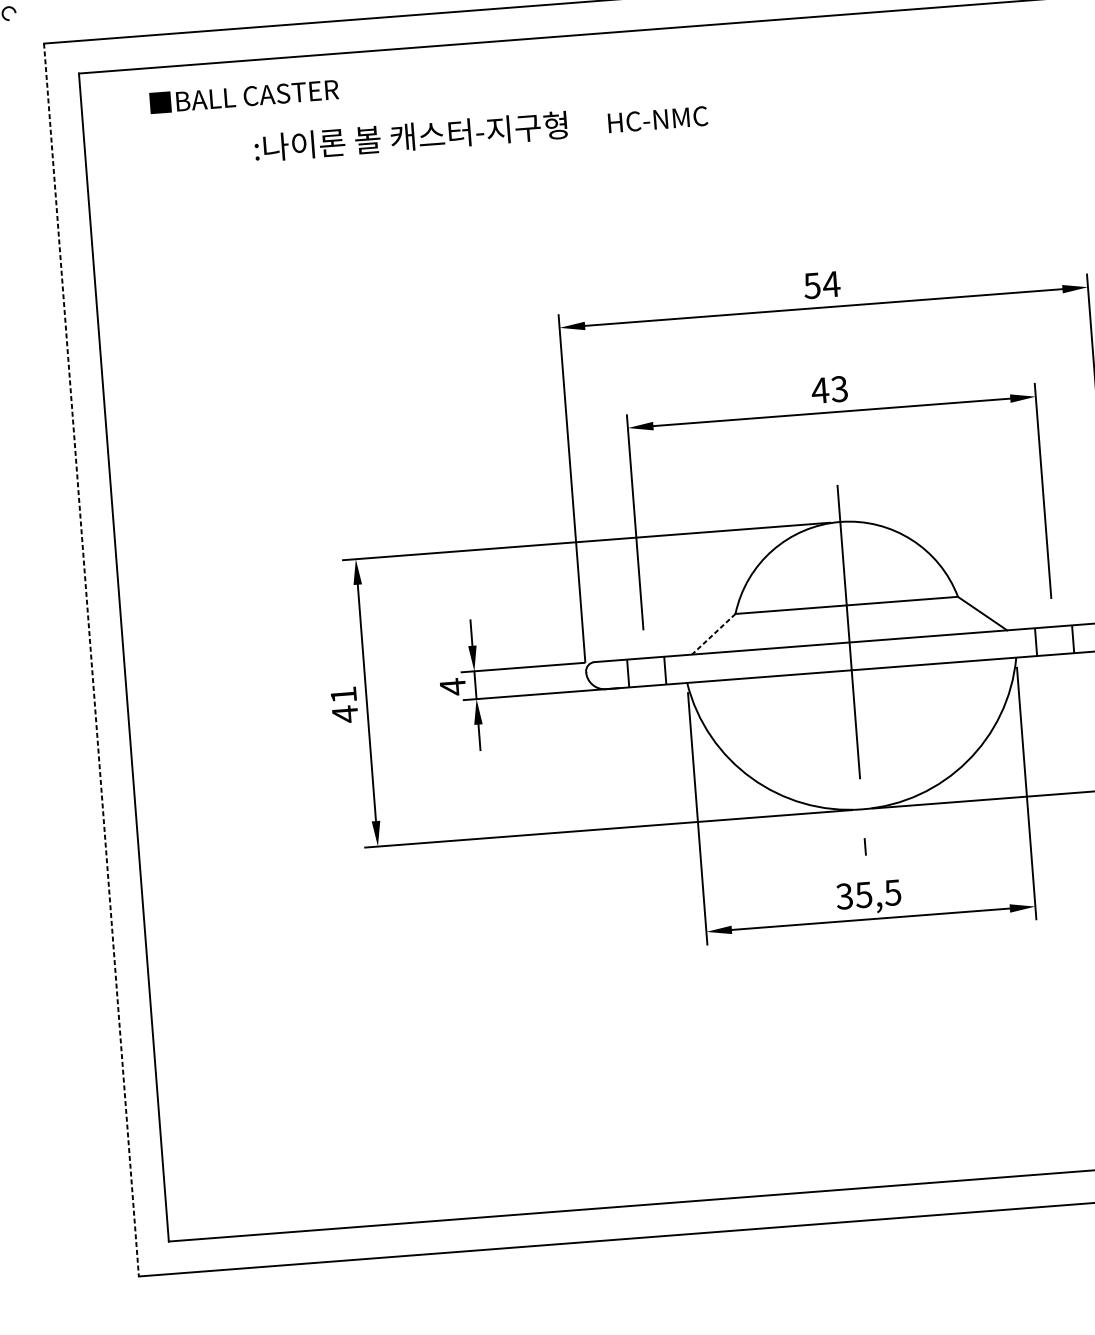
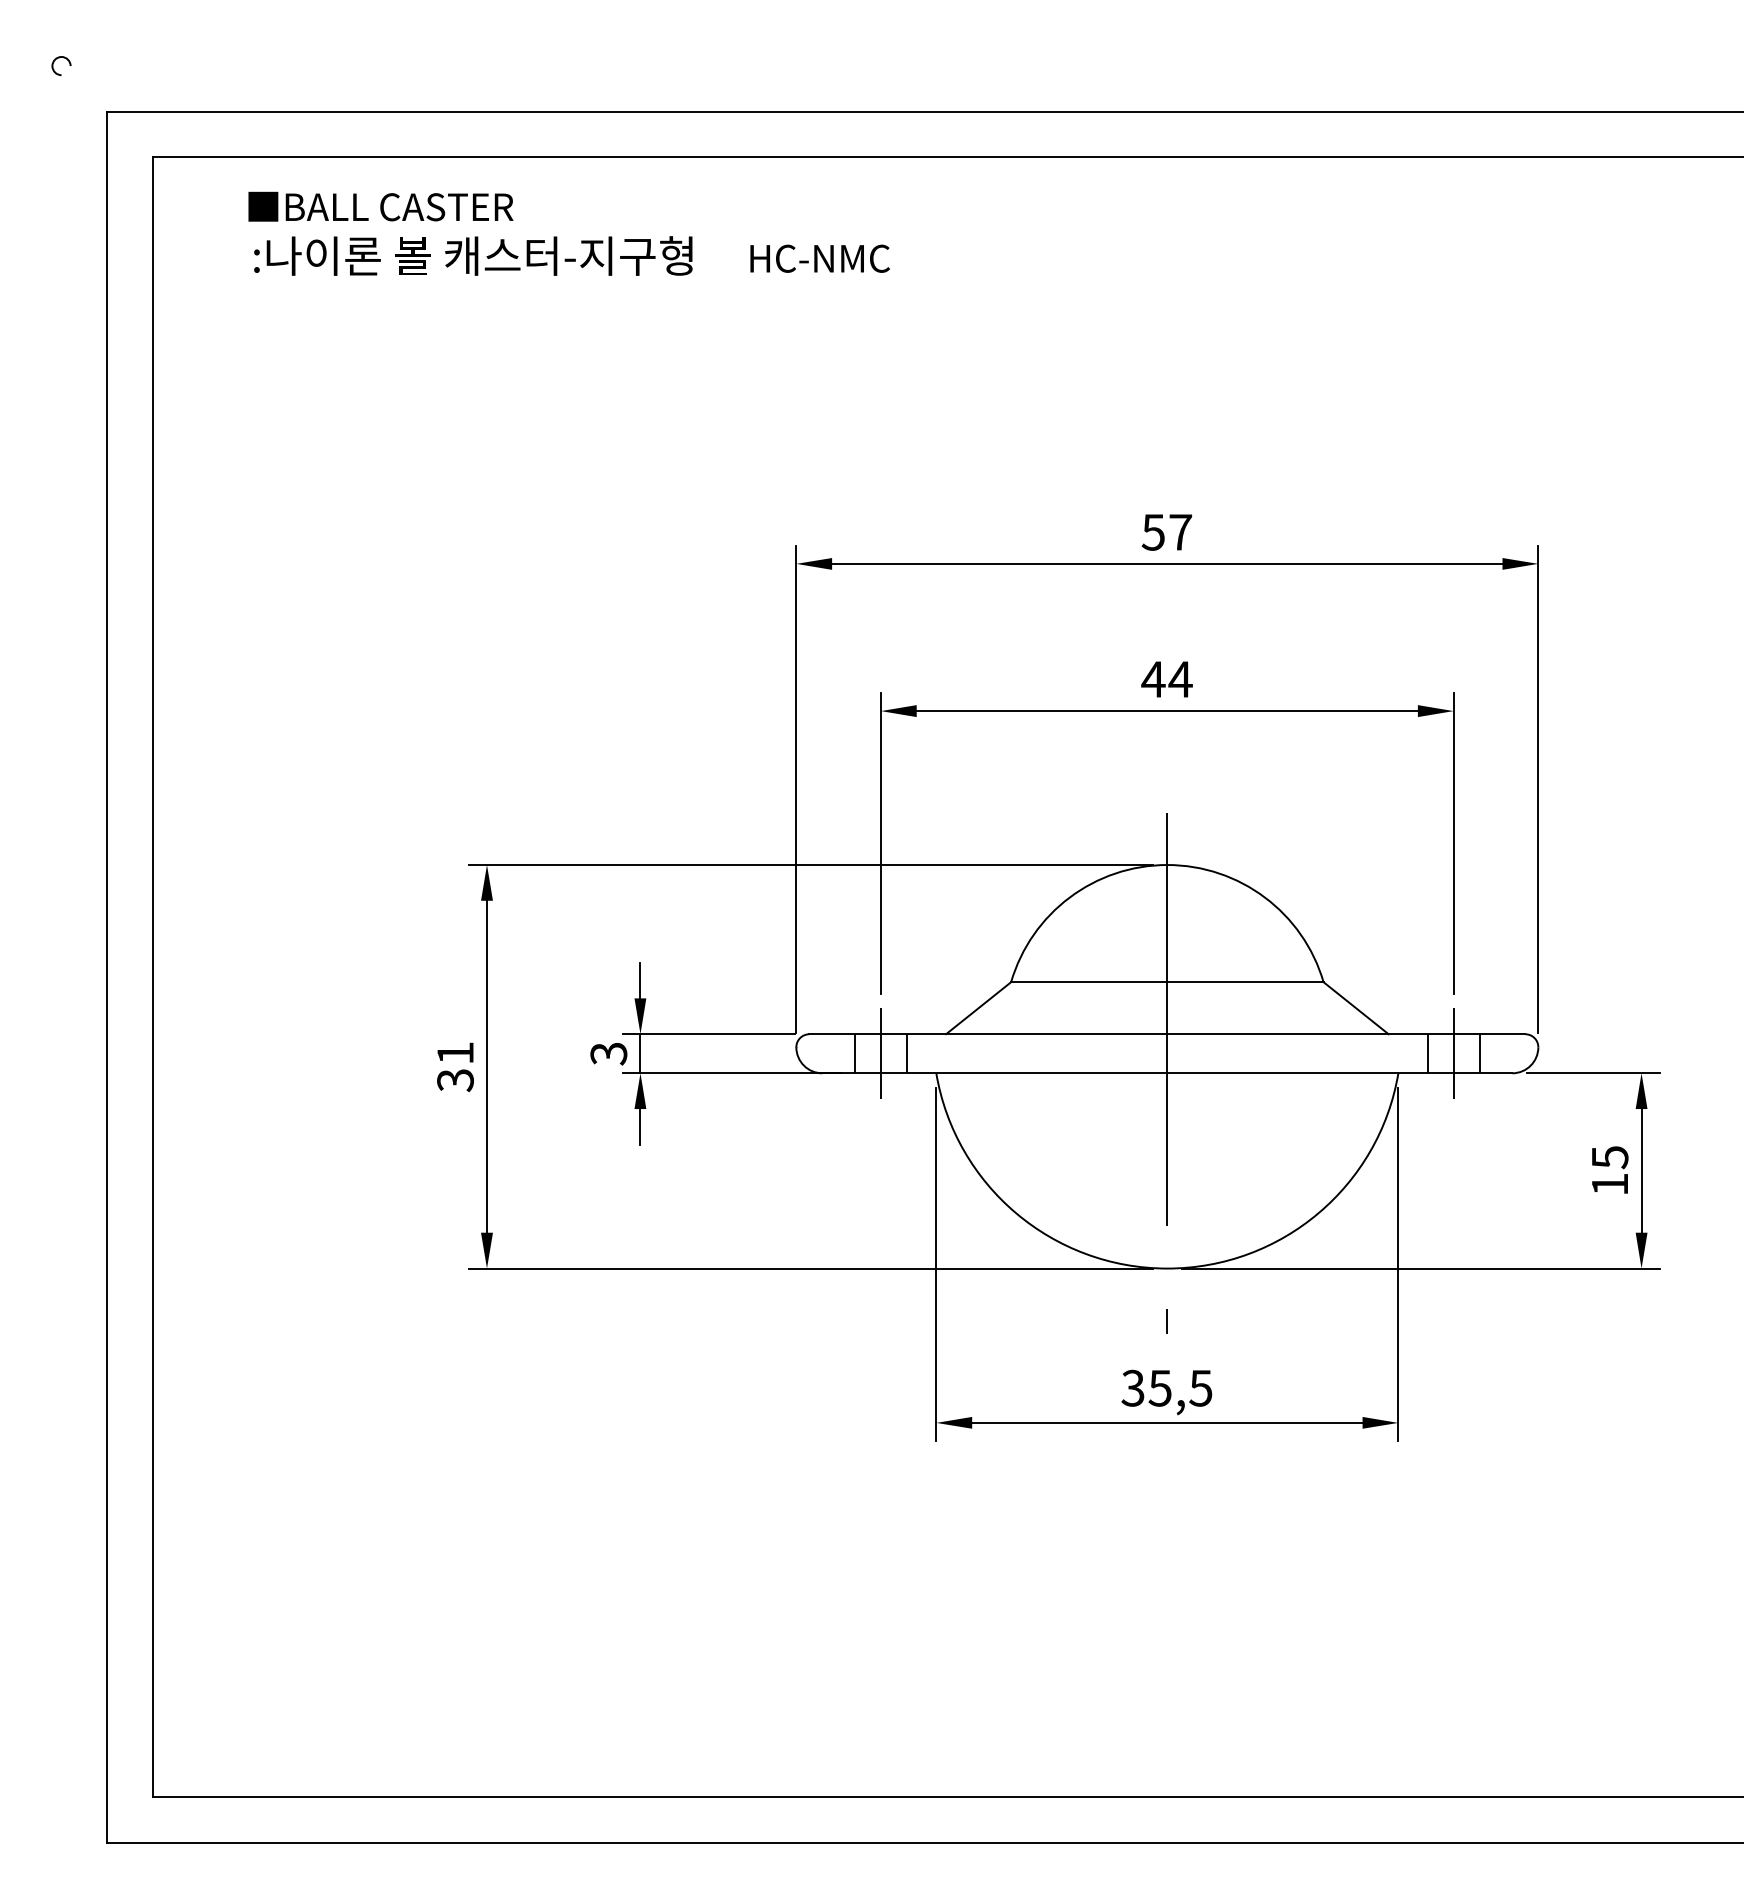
text: (480, 130) -> (571, 255), moved
text: (831, 284) -> (1180, 532), 54 -> 57
text: (839, 389) -> (1180, 679), 43 -> 44
line: (713, 634) -> (978, 1008), dashed -> solid
line: (1054, 640) -> (1453, 1053), added
line: (91, 660) -> (107, 977), dashed -> solid
line: (646, 671) -> (880, 1053), added
text: (452, 686) -> (608, 1053), 4 -> 3
text: (345, 714) -> (455, 1080), 41 -> 31

